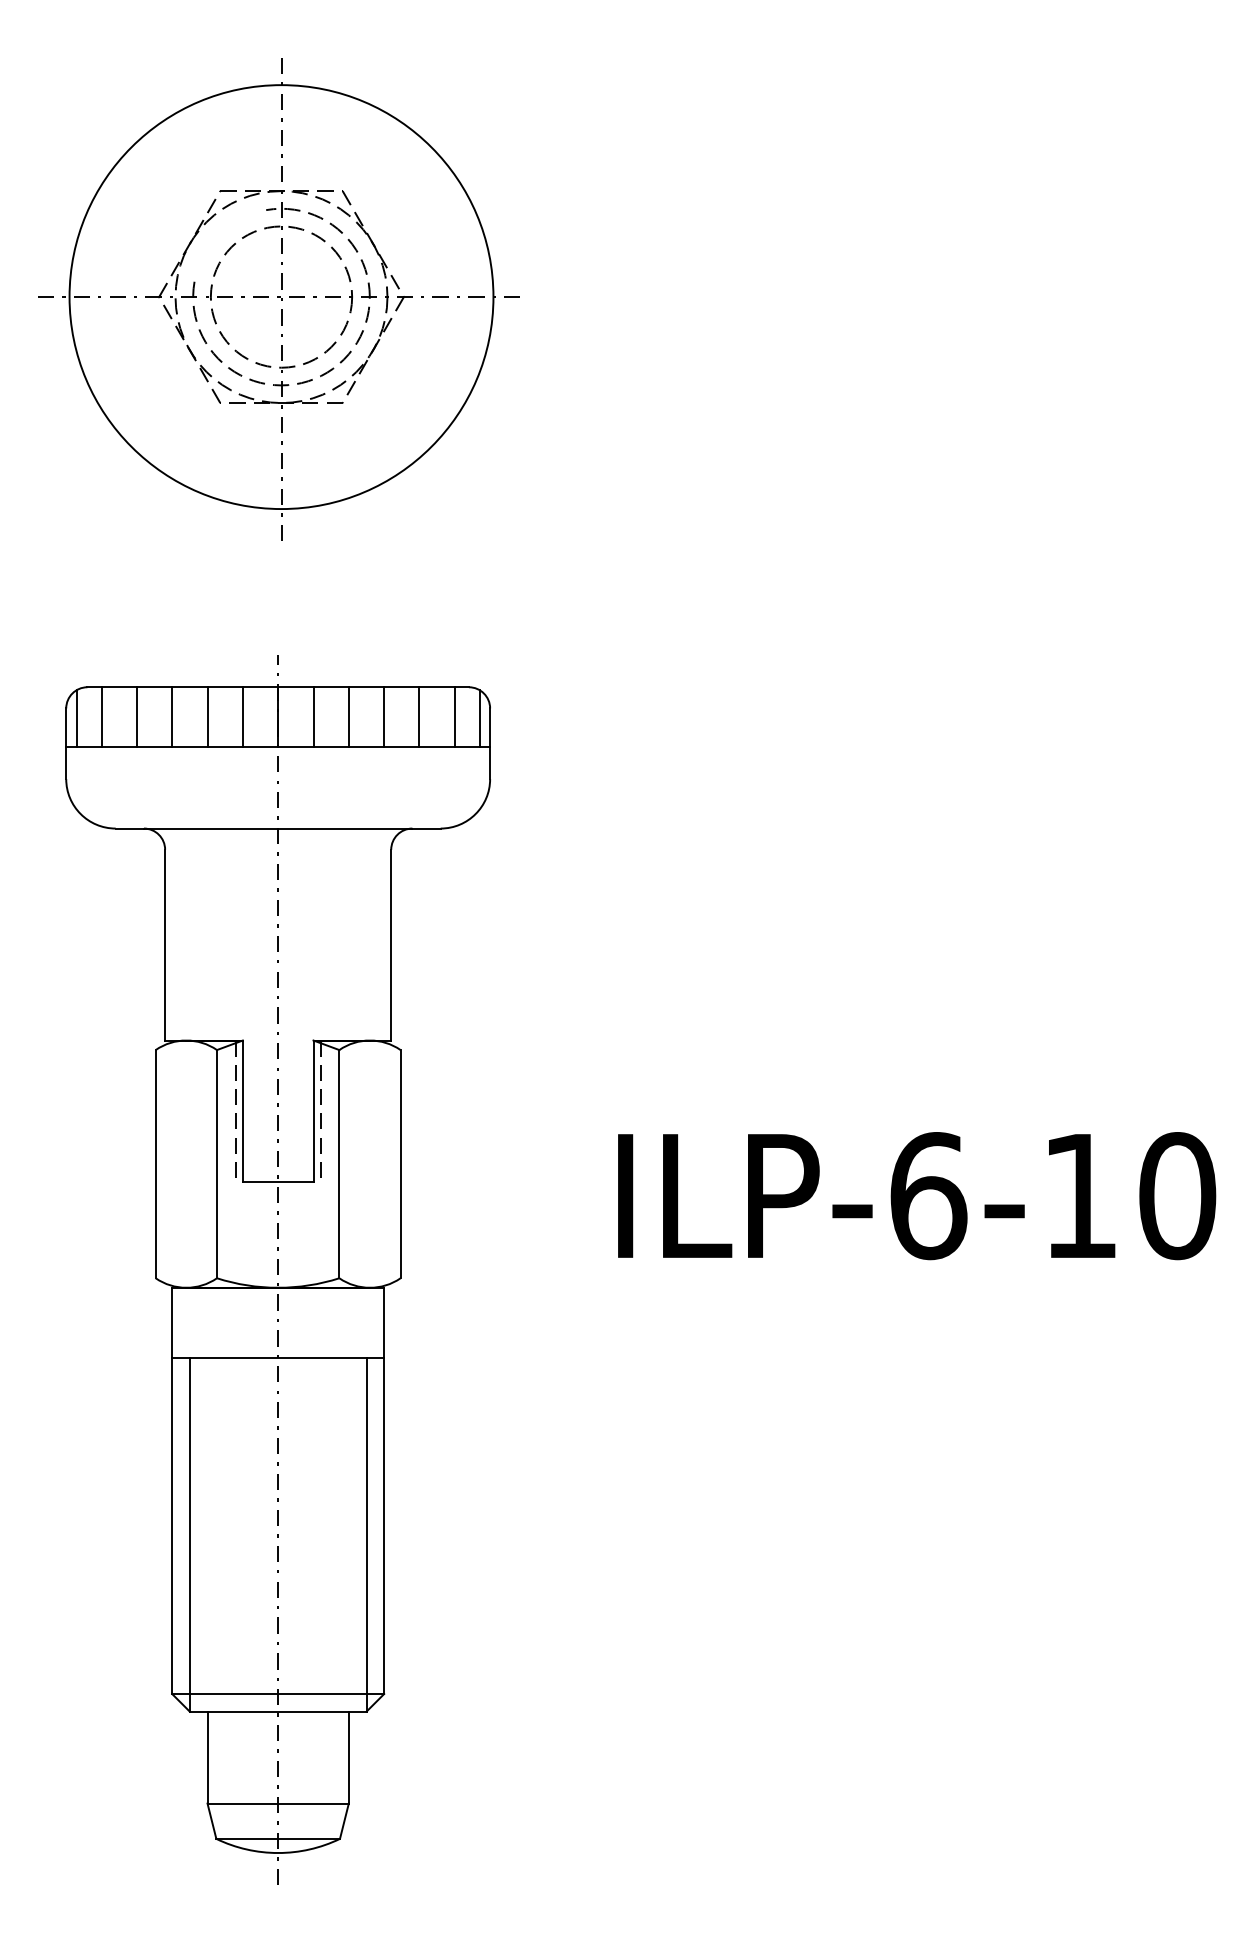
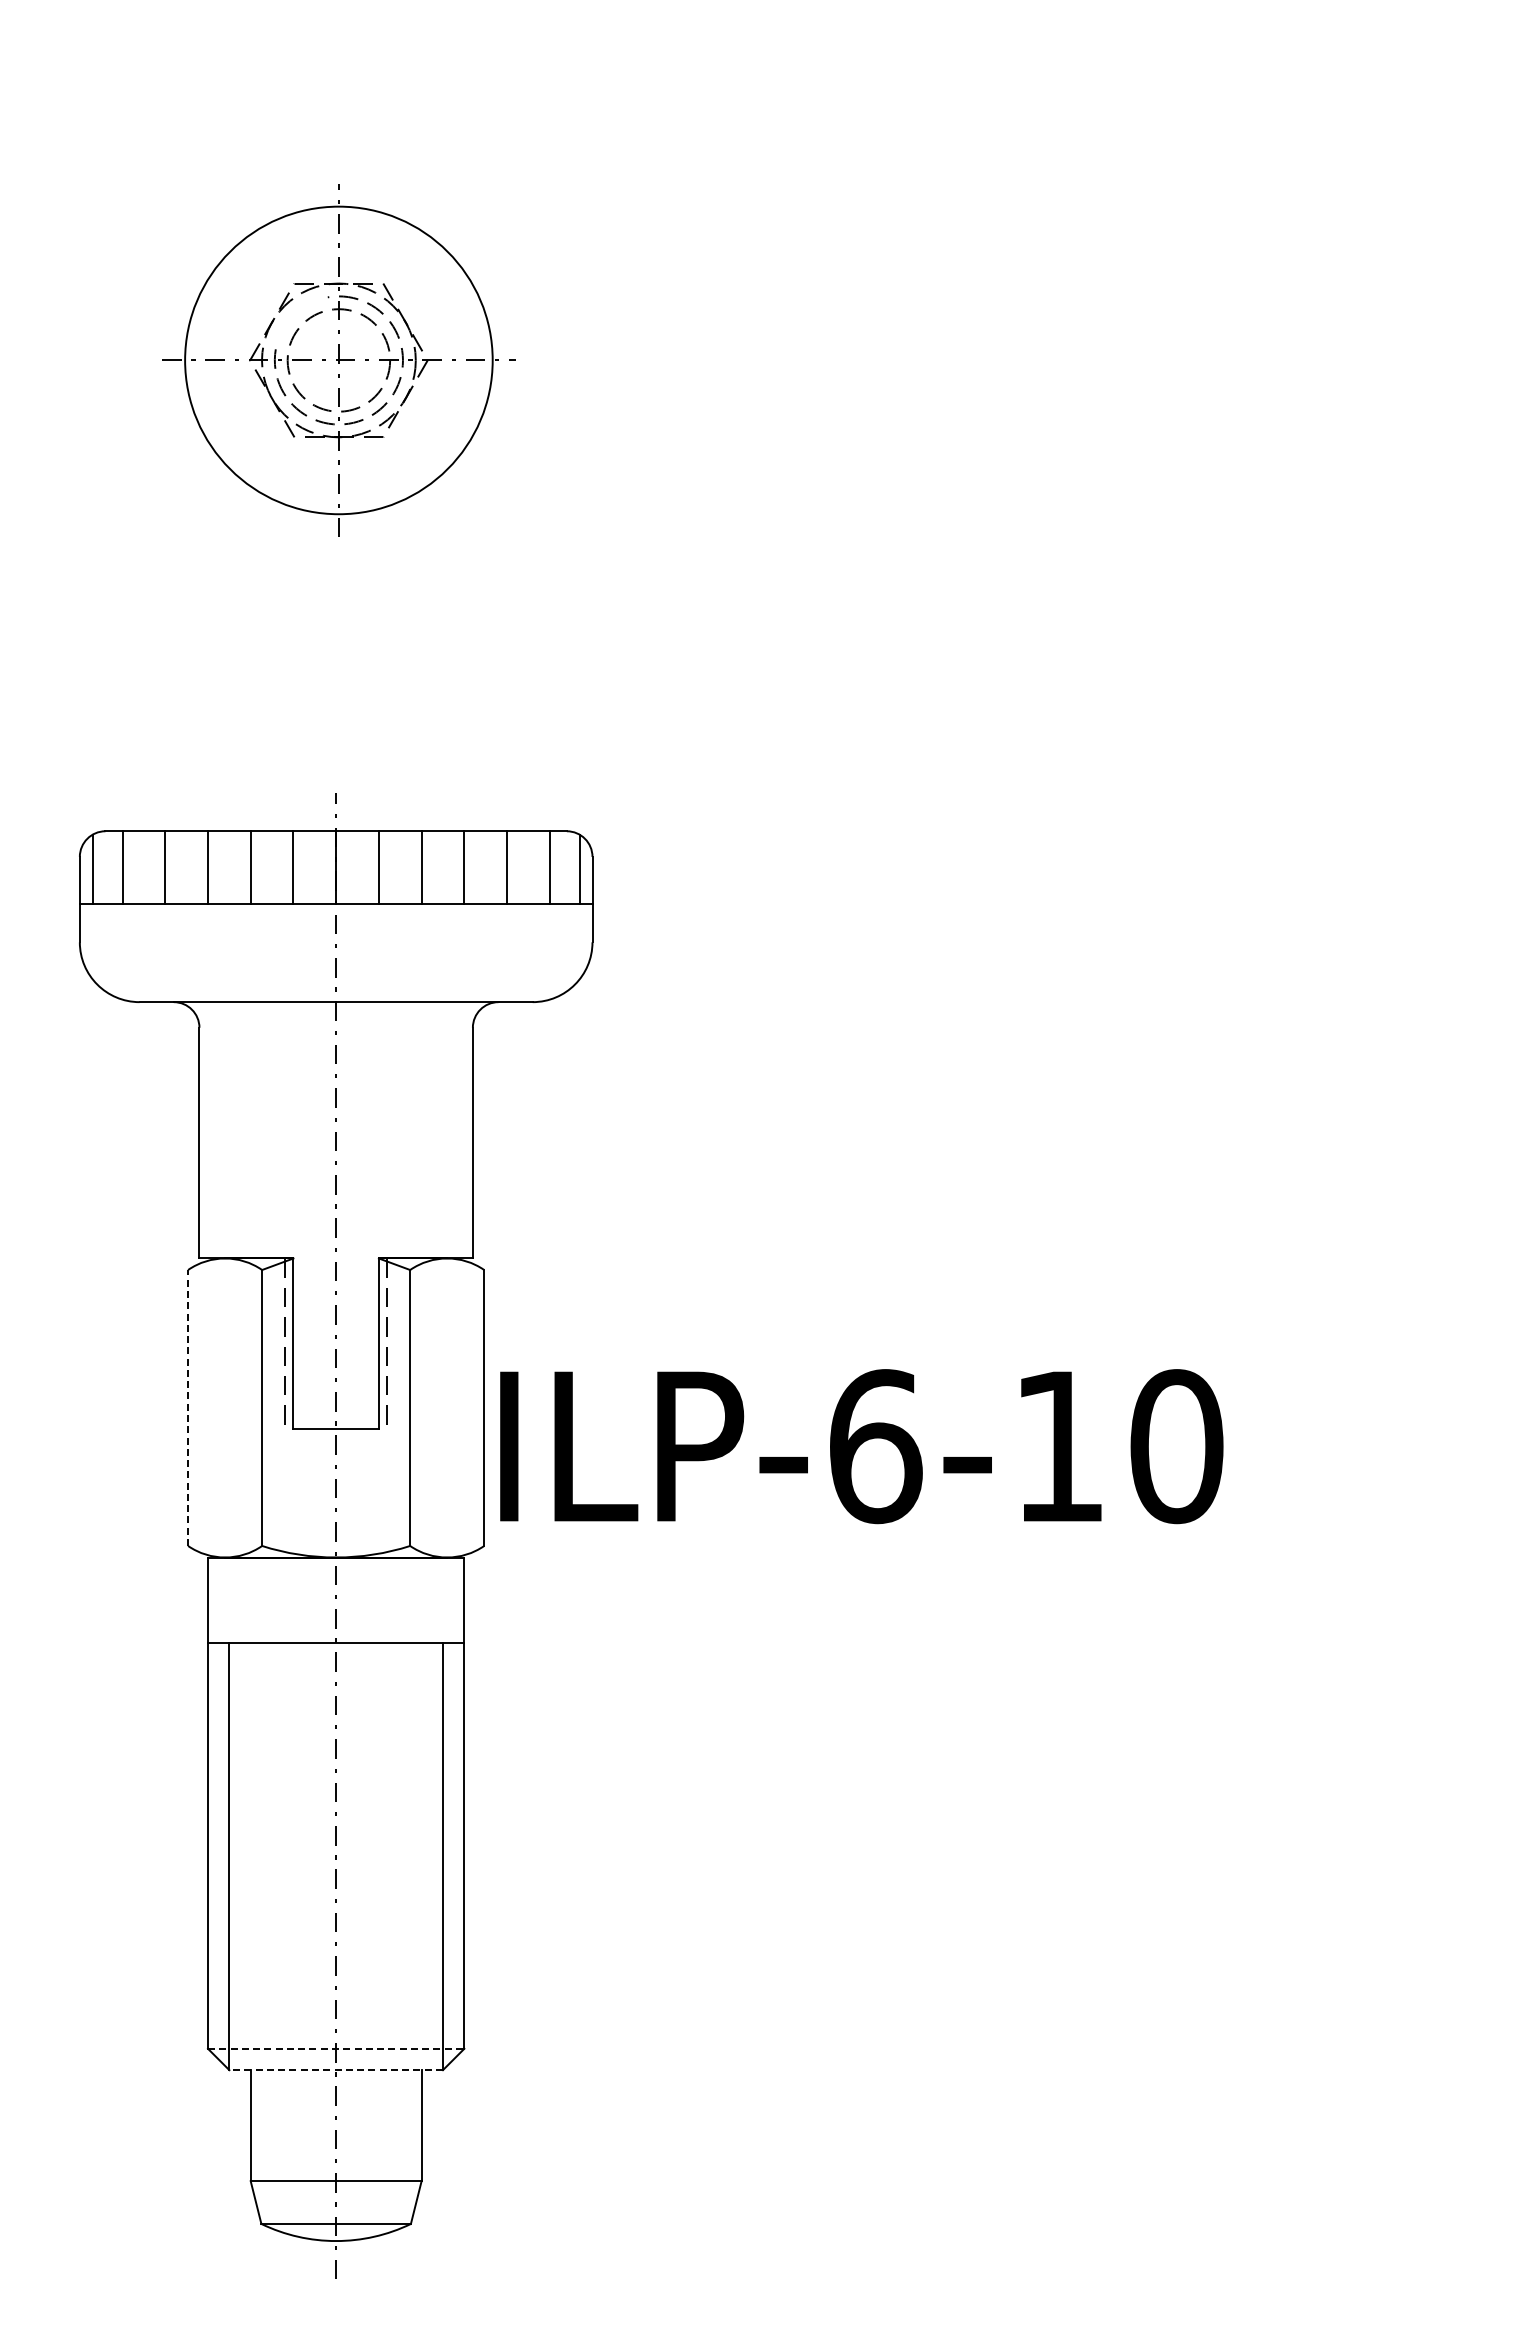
part: (278, 298) -> (336, 361), size x0.6
line: (156, 1164) -> (188, 1408), solid -> dashed
text: (916, 1196) -> (861, 1446), moved
line: (278, 1693) -> (336, 2048), solid -> dashed
line: (278, 1711) -> (336, 2070), solid -> dashed

